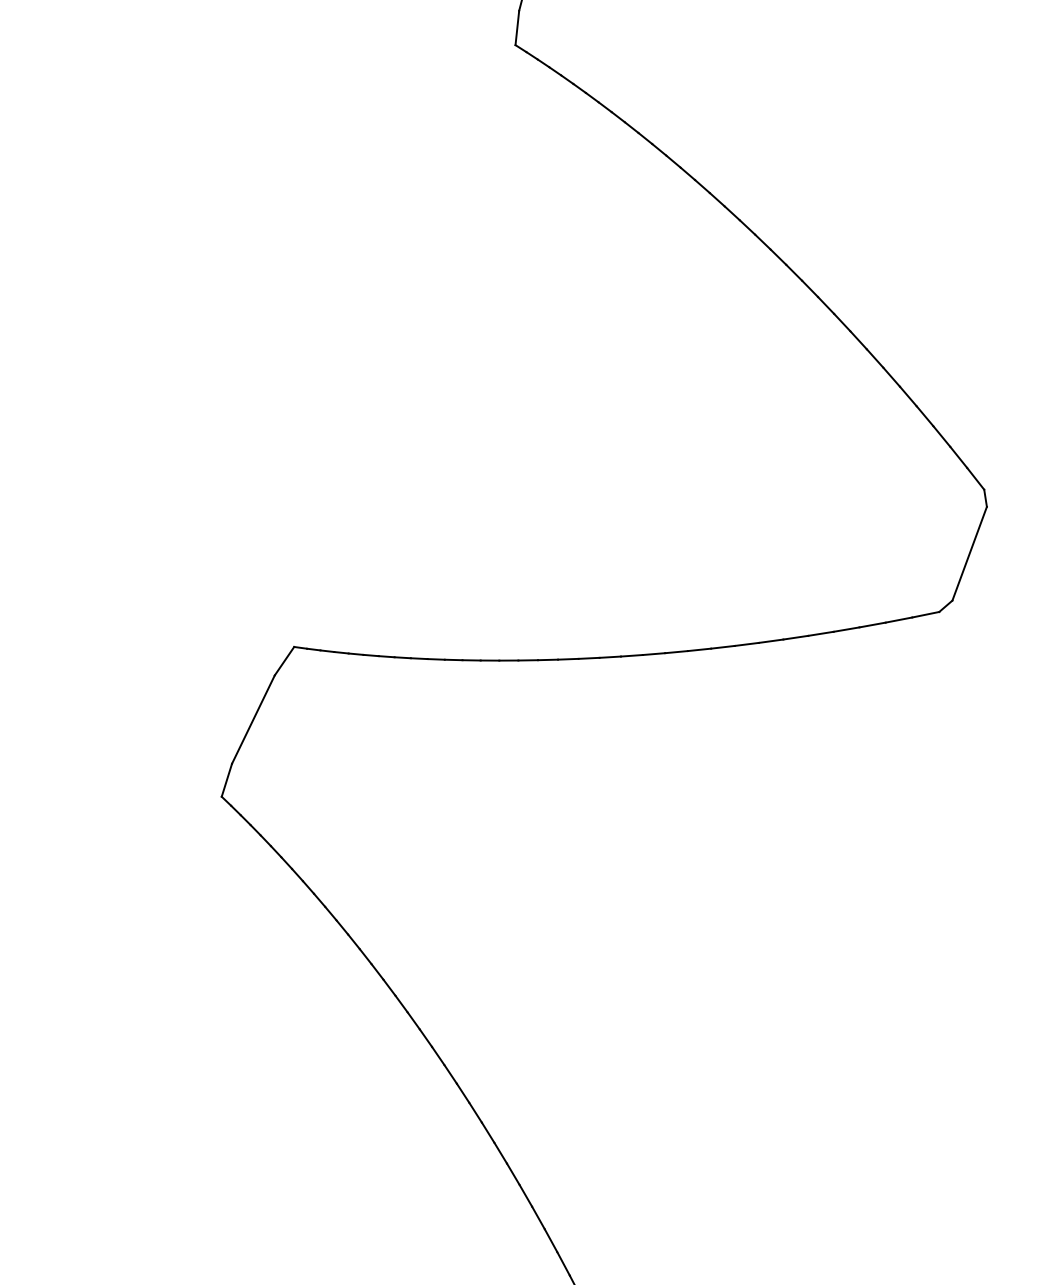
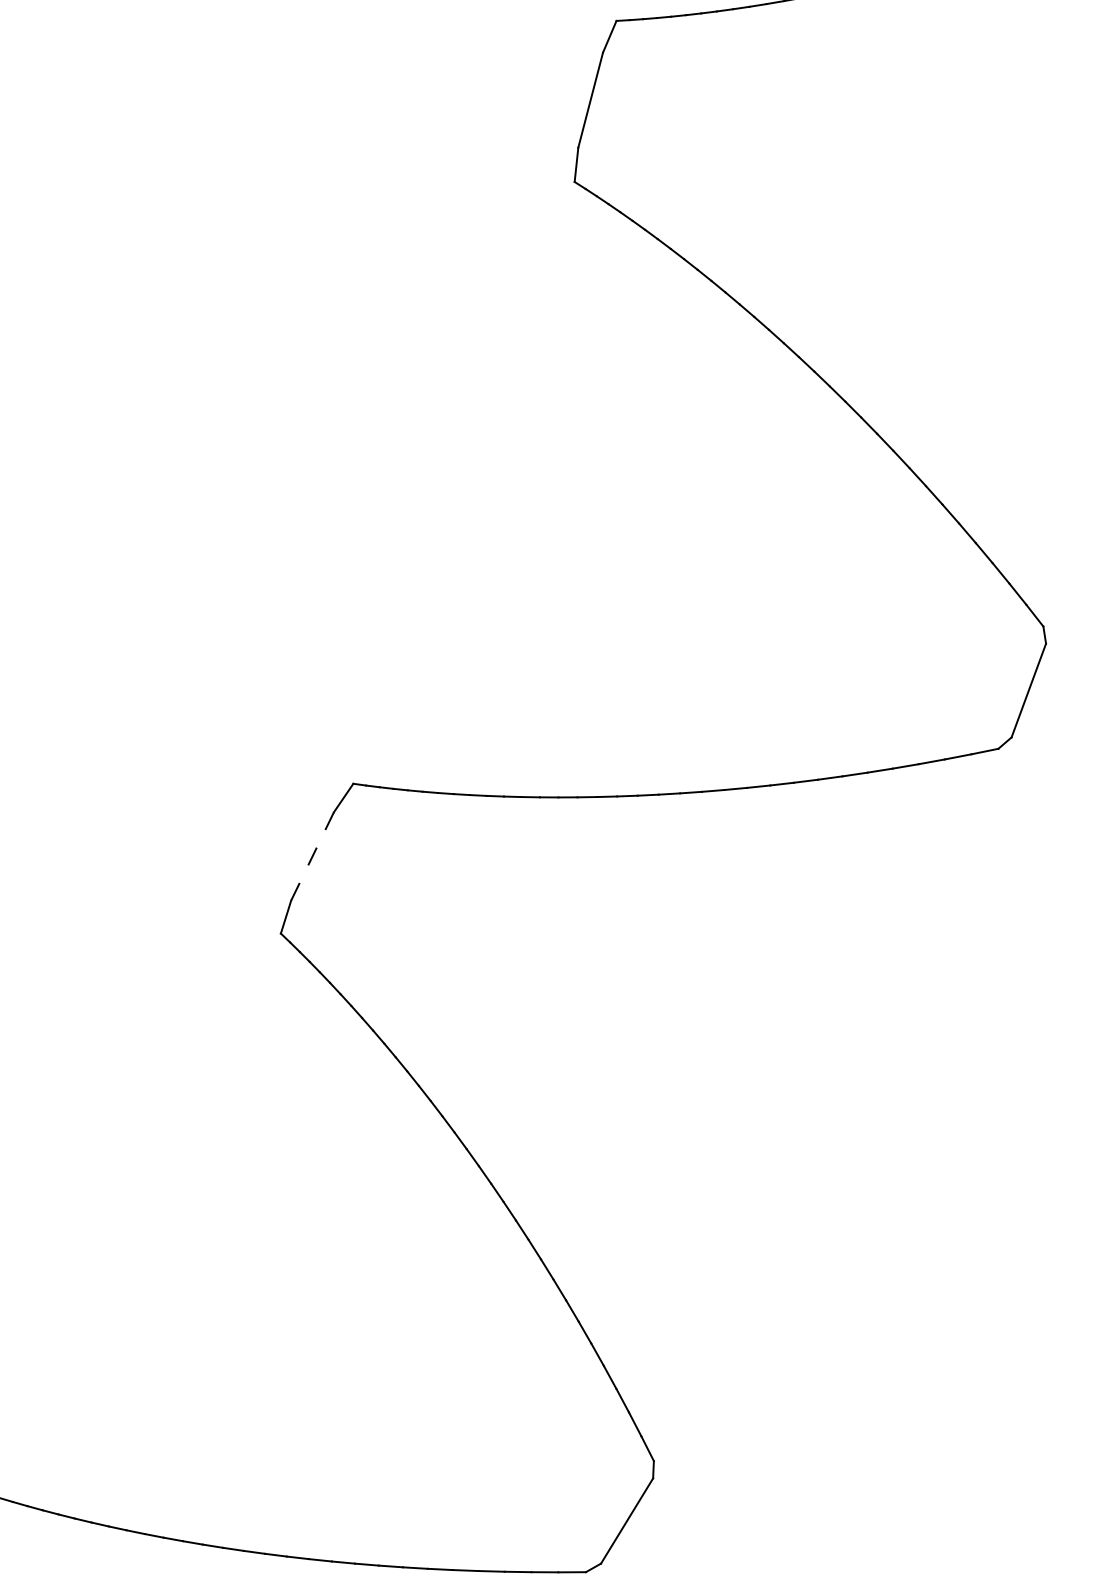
line: (253, 719) -> (312, 856), solid -> dashed

